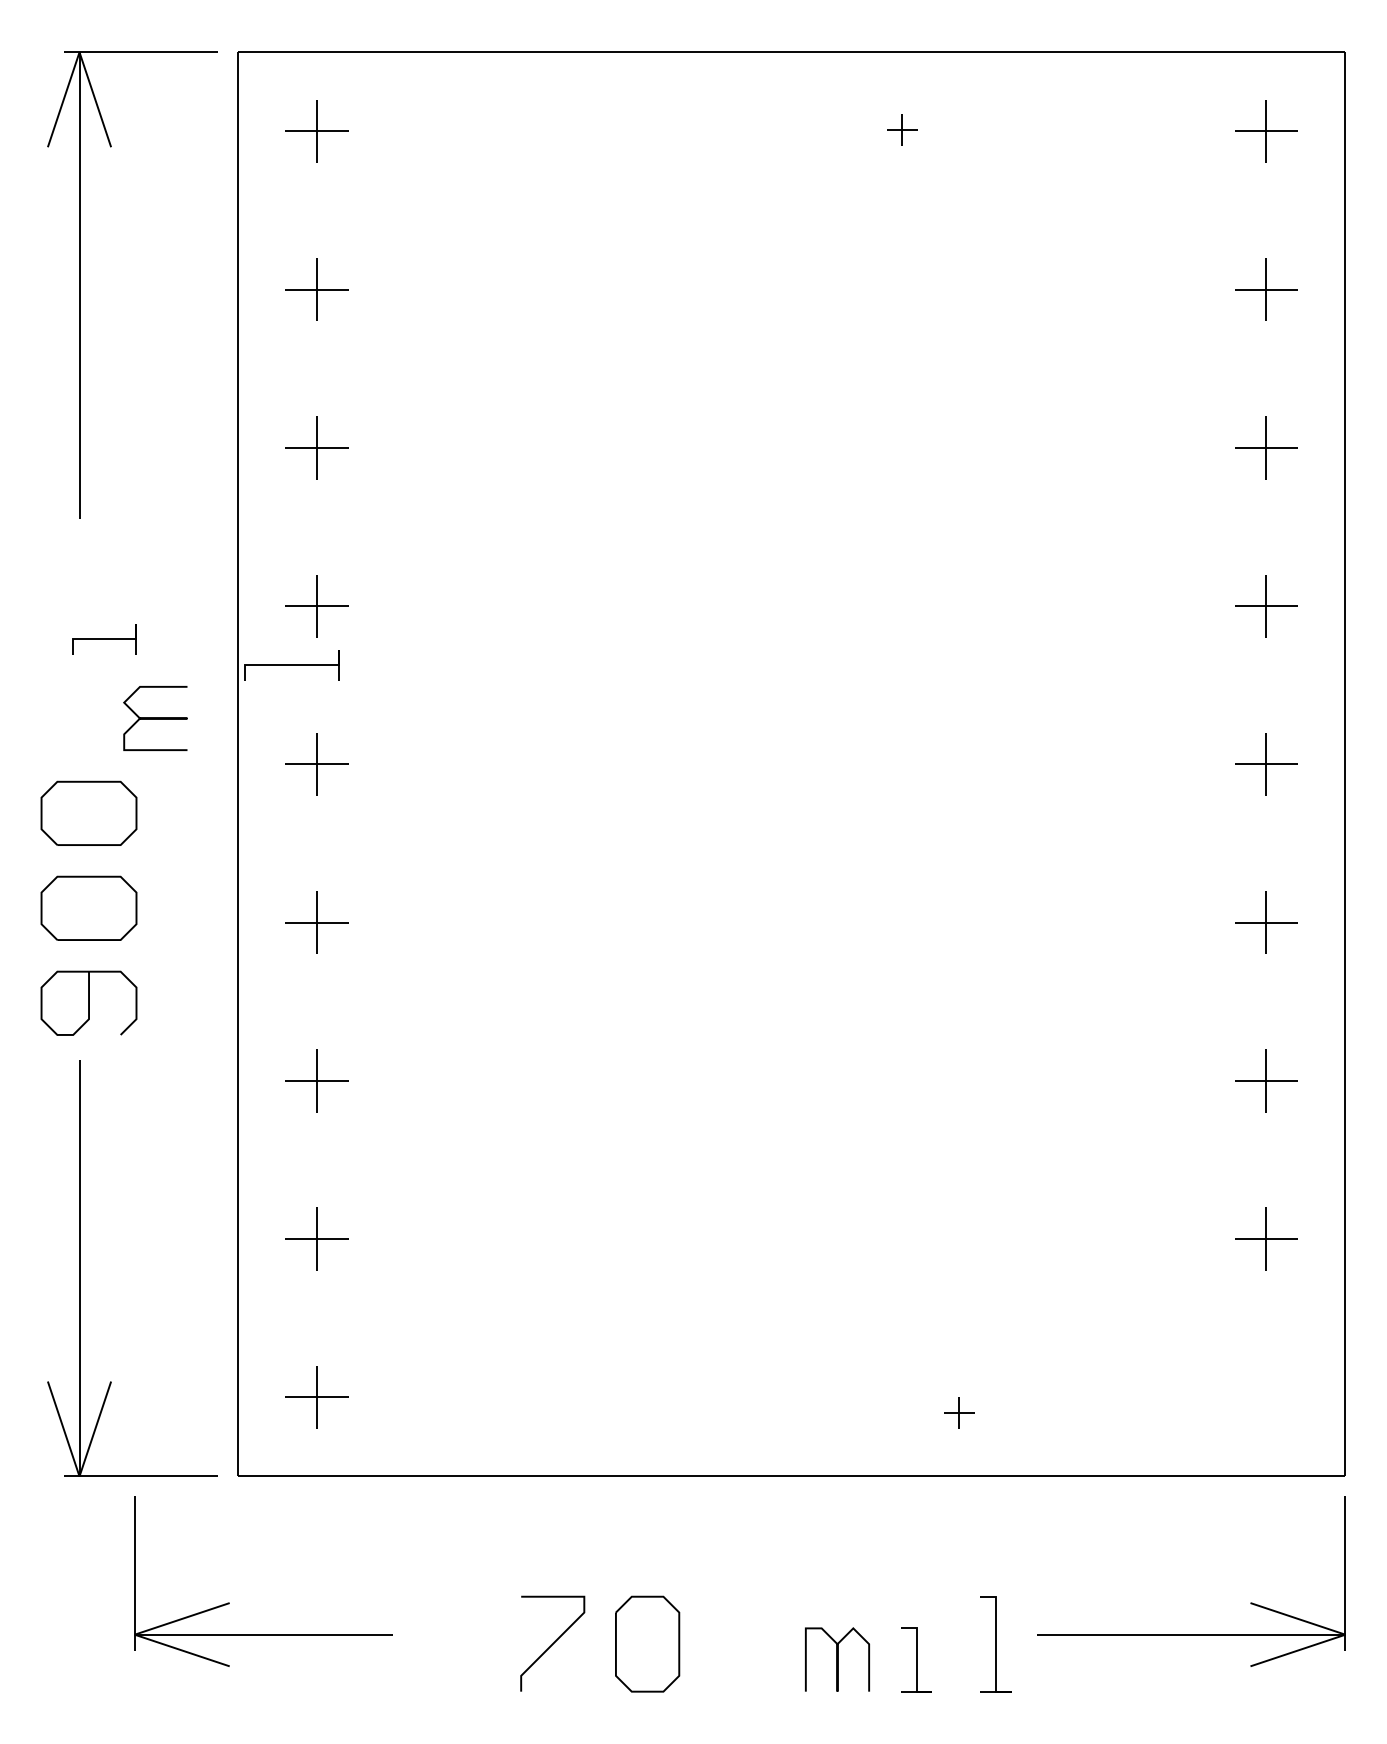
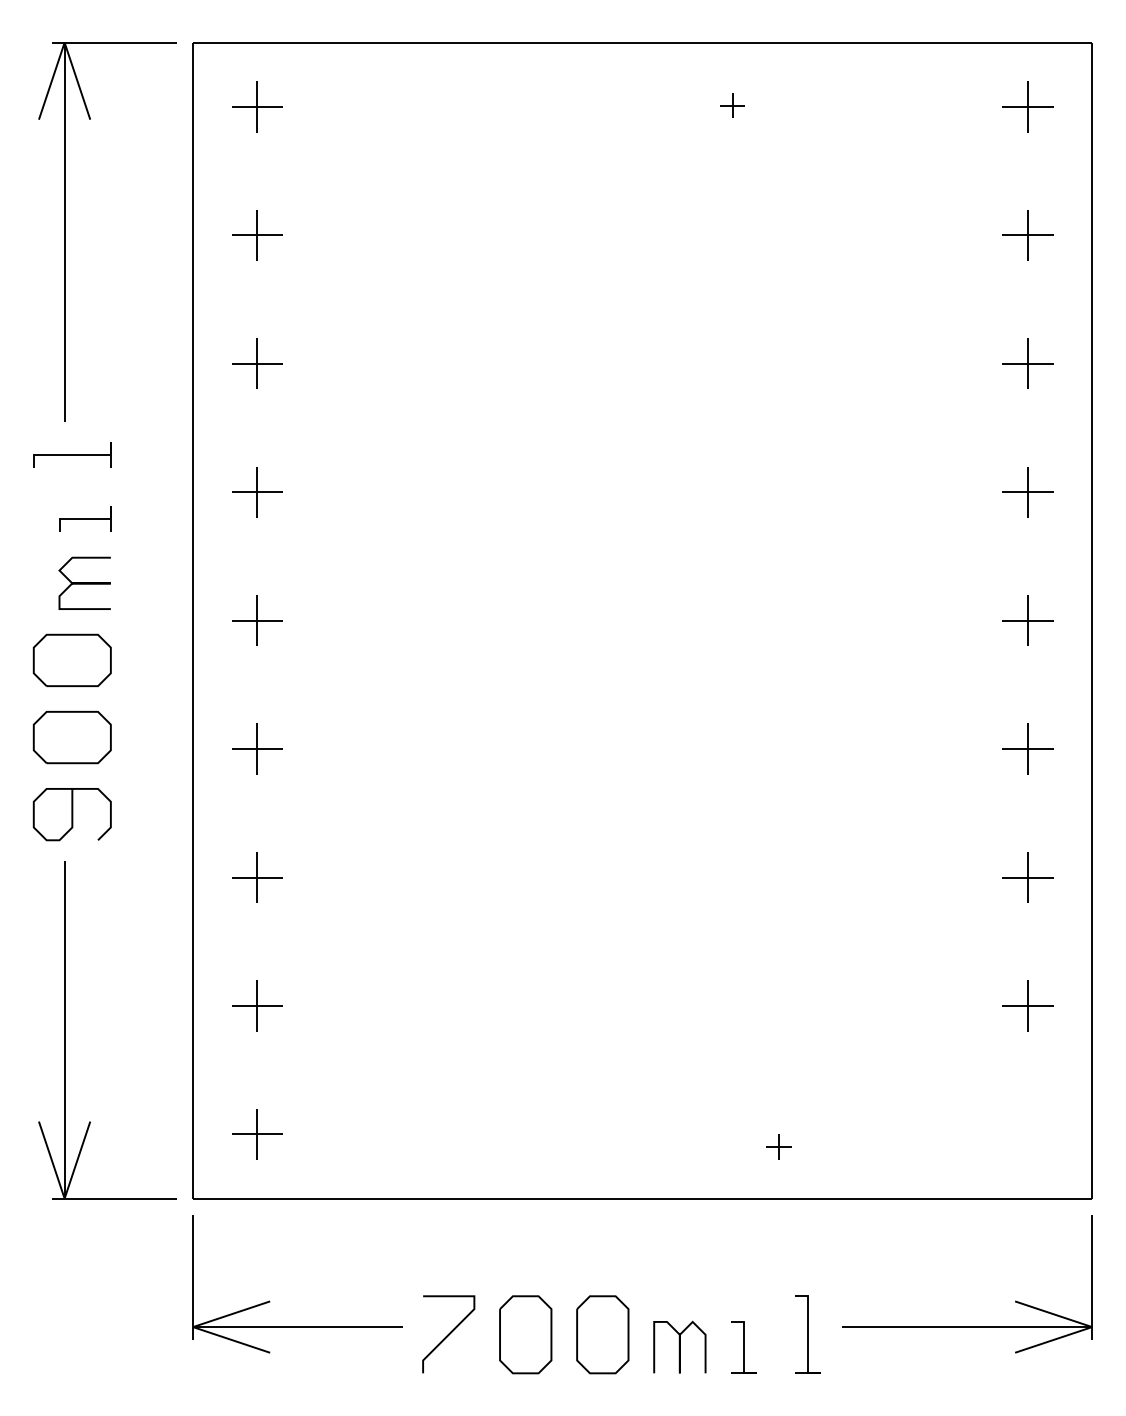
line: (291, 665) -> (71, 455), moved
curve: (155, 718) -> (84, 583), moved
part: (229, 1602) -> (269, 1300), moved
part: (742, 1643) -> (602, 1334), added

